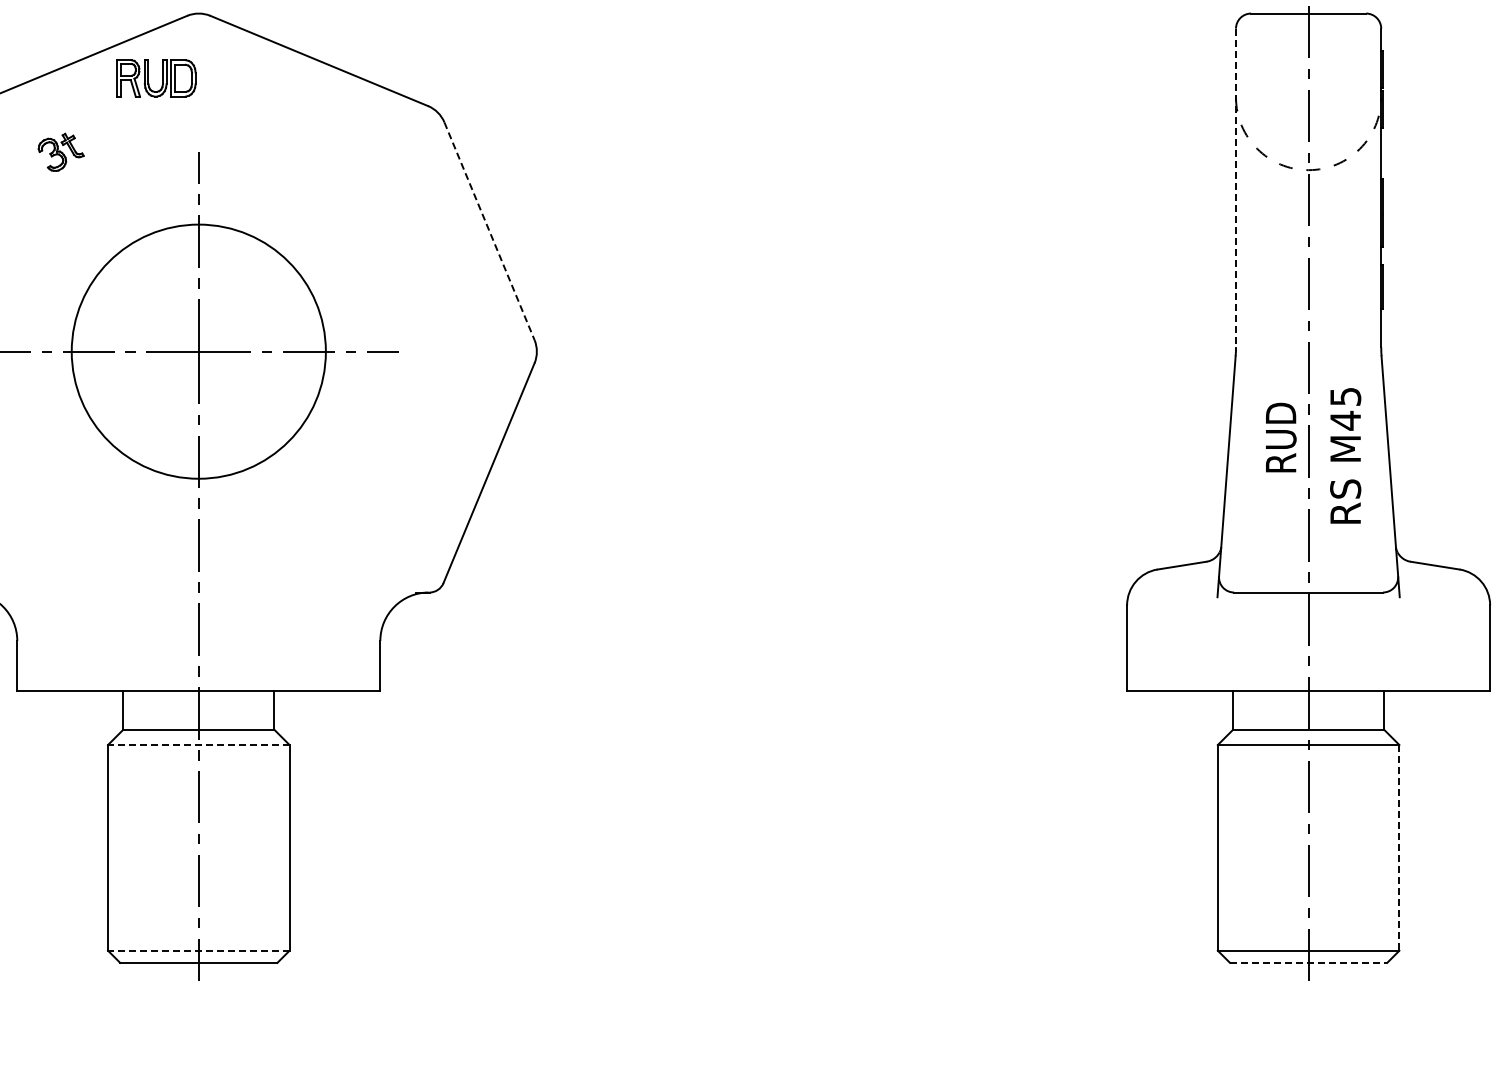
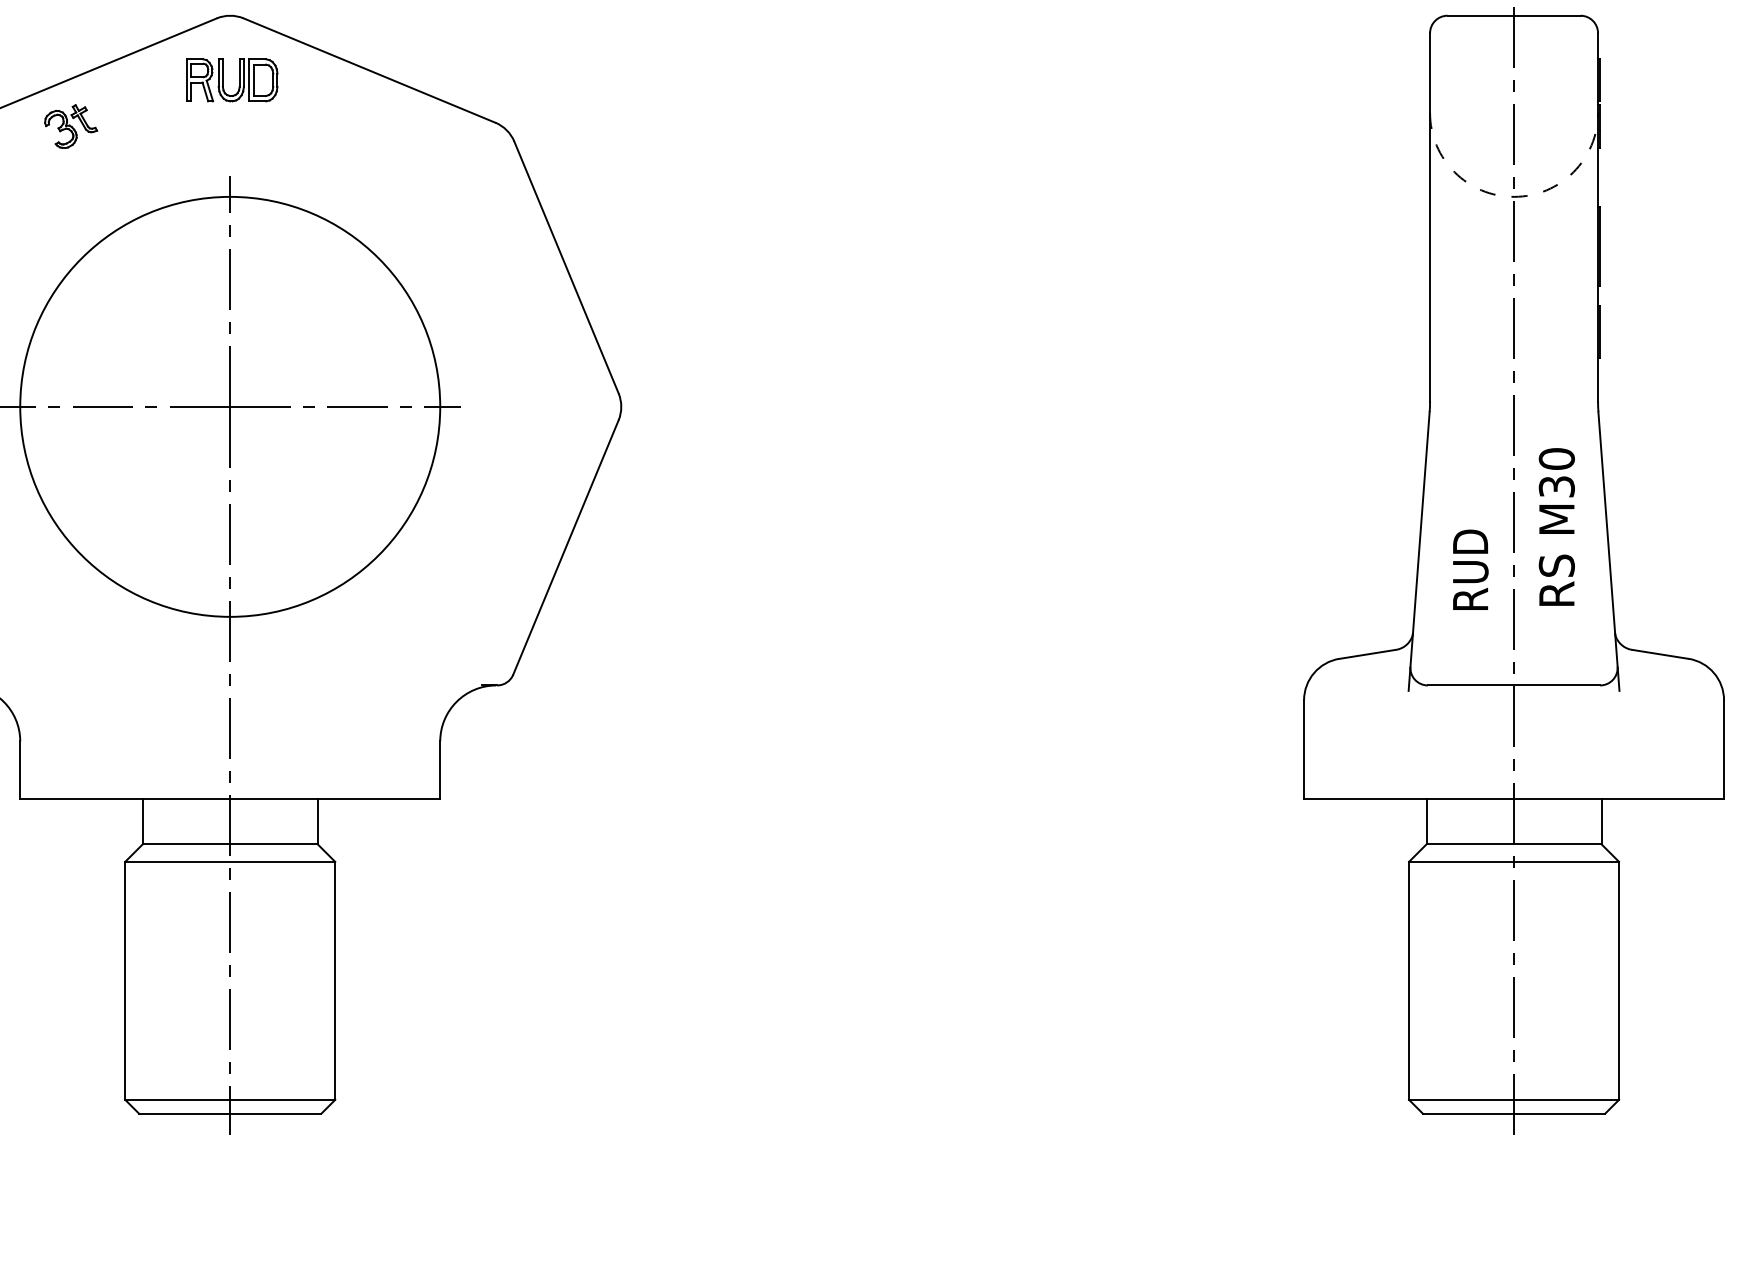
part: (156, 78) -> (232, 80), moved
part: (60, 151) -> (70, 125), moved
line: (1236, 188) -> (1430, 218), dashed -> solid
line: (489, 231) -> (566, 267), dashed -> solid
circle: (198, 351) -> (229, 406), size x1.43
text: (1345, 408) -> (1556, 472), M45 -> M30
text: (1281, 437) -> (1471, 569), moved
line: (198, 745) -> (229, 862), dashed -> solid
line: (1399, 847) -> (1619, 980), dashed -> solid
line: (198, 950) -> (229, 1099), dashed -> solid
line: (1308, 962) -> (1513, 1113), dashed -> solid

